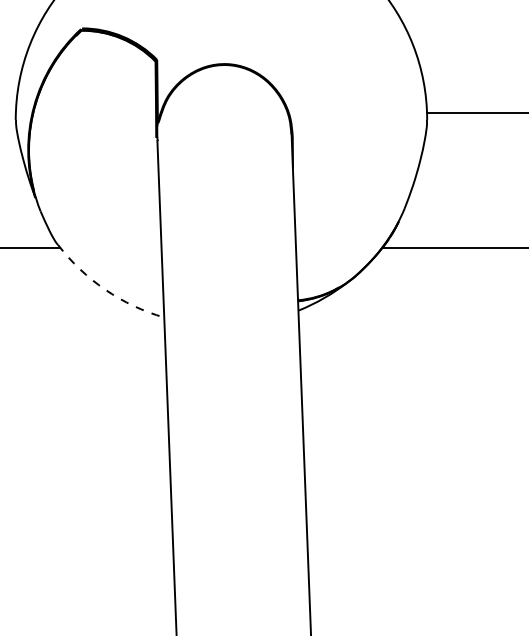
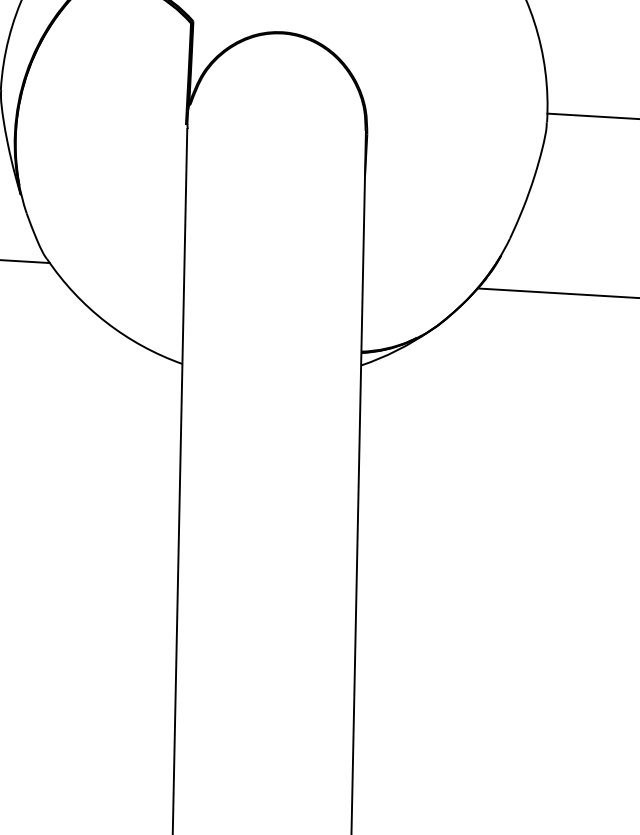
arc: (105, 289) -> (106, 322), dashed -> solid

